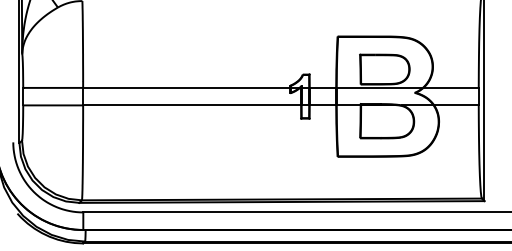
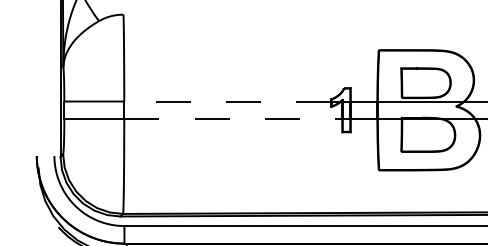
line: (186, 87) -> (227, 101), solid -> dashed
line: (192, 105) -> (233, 119), solid -> dashed

